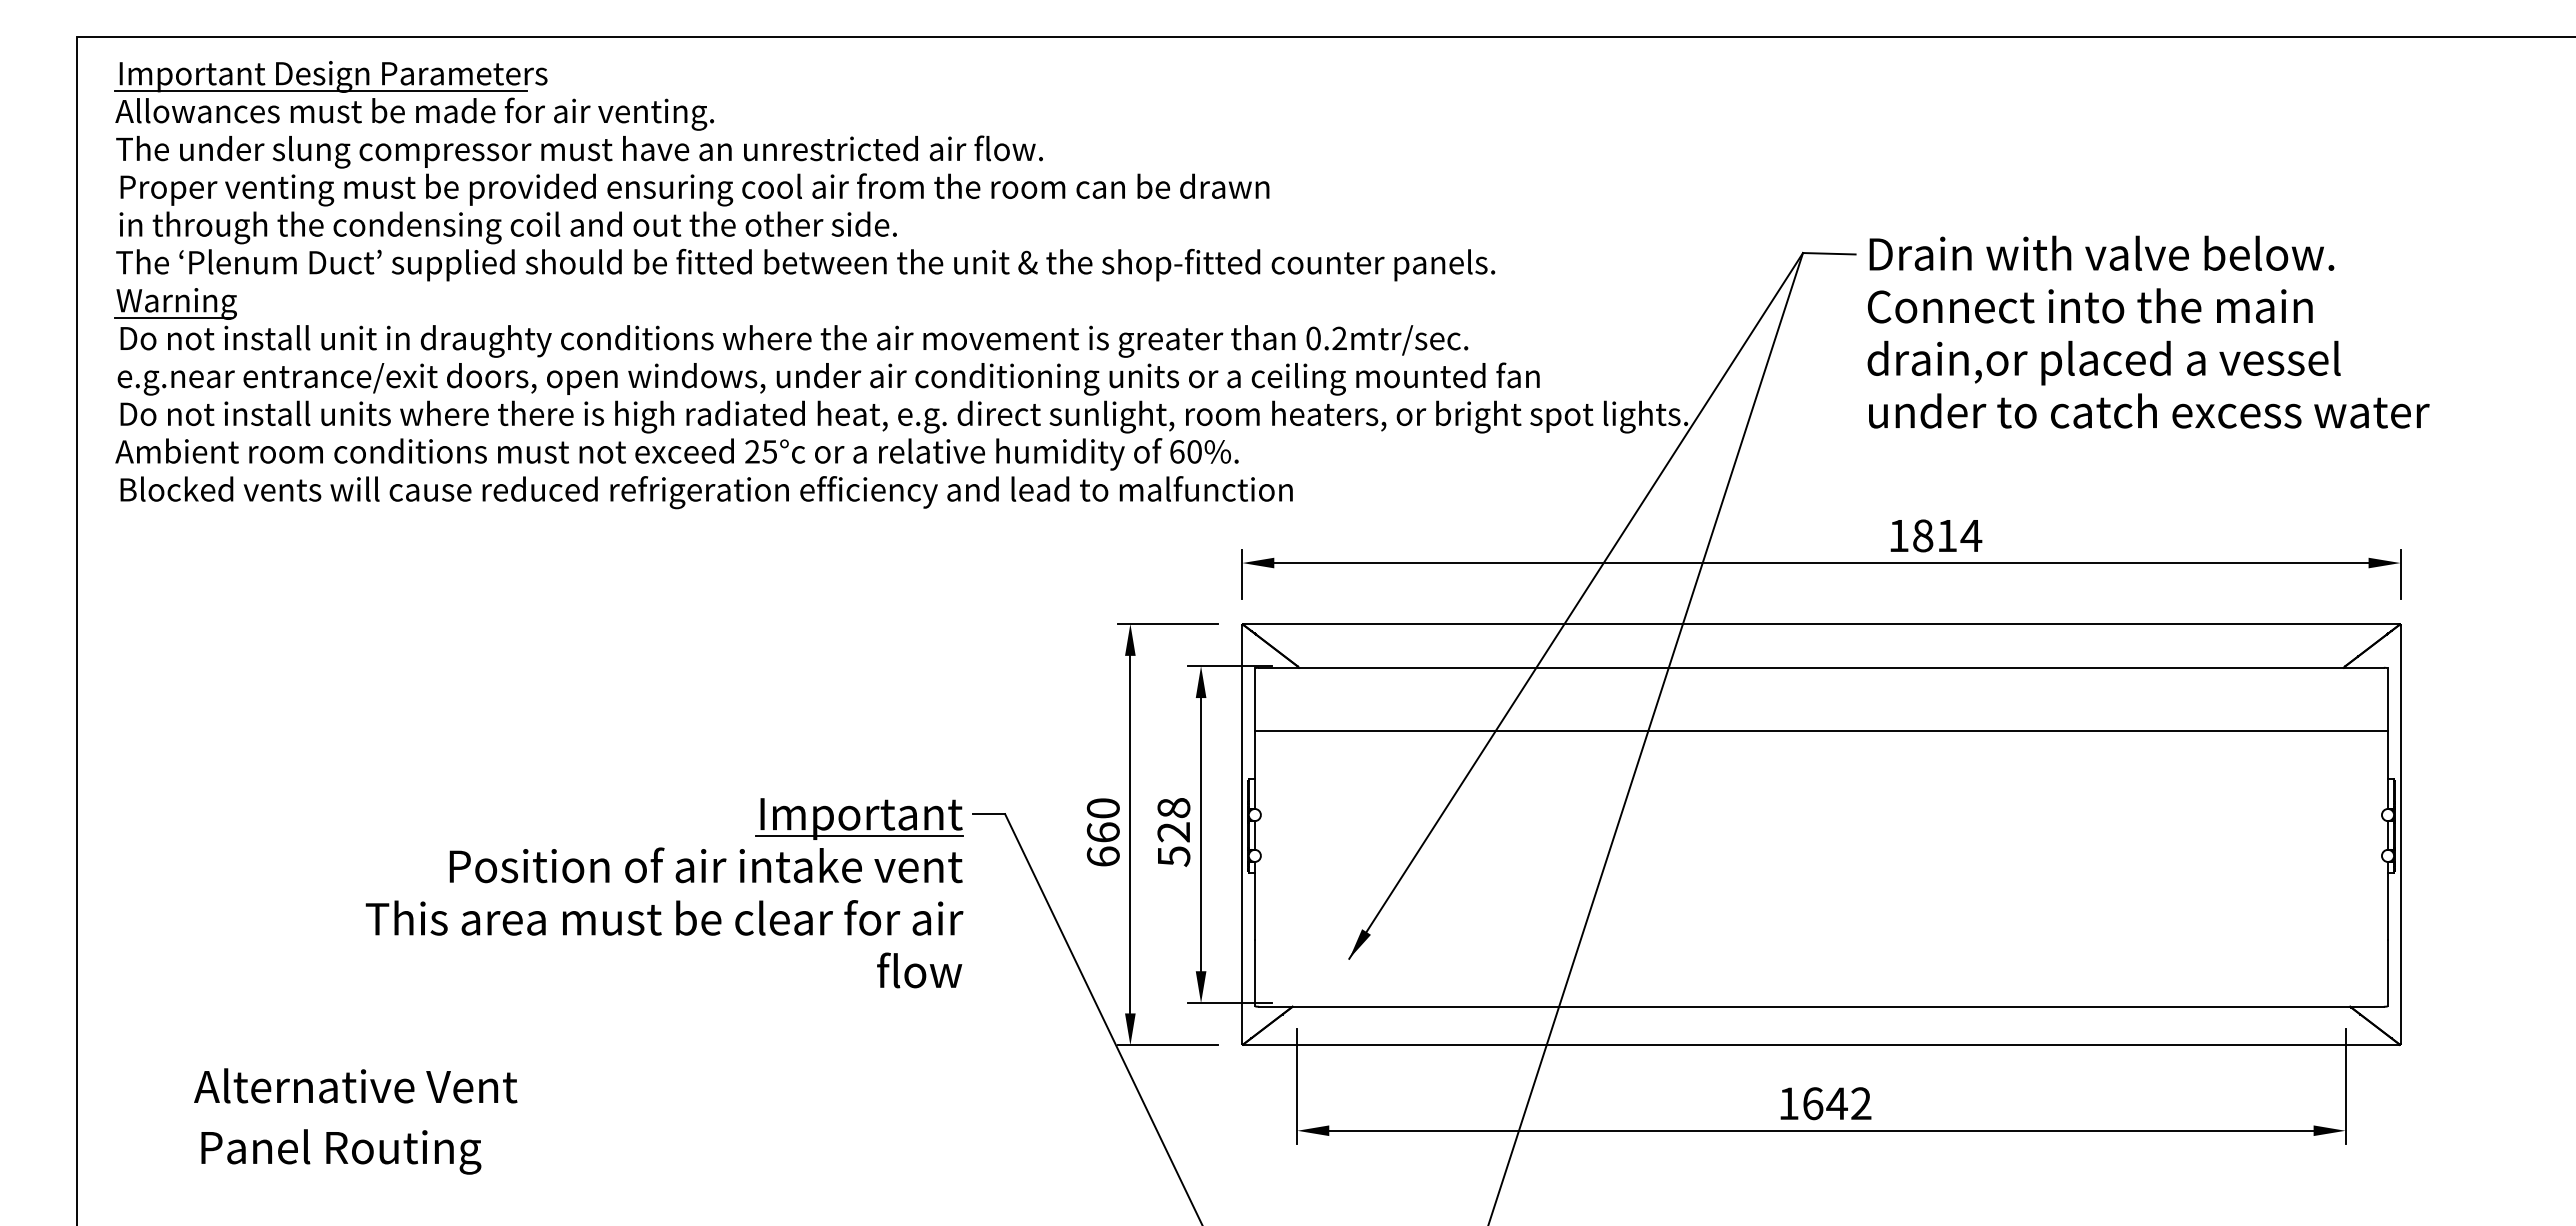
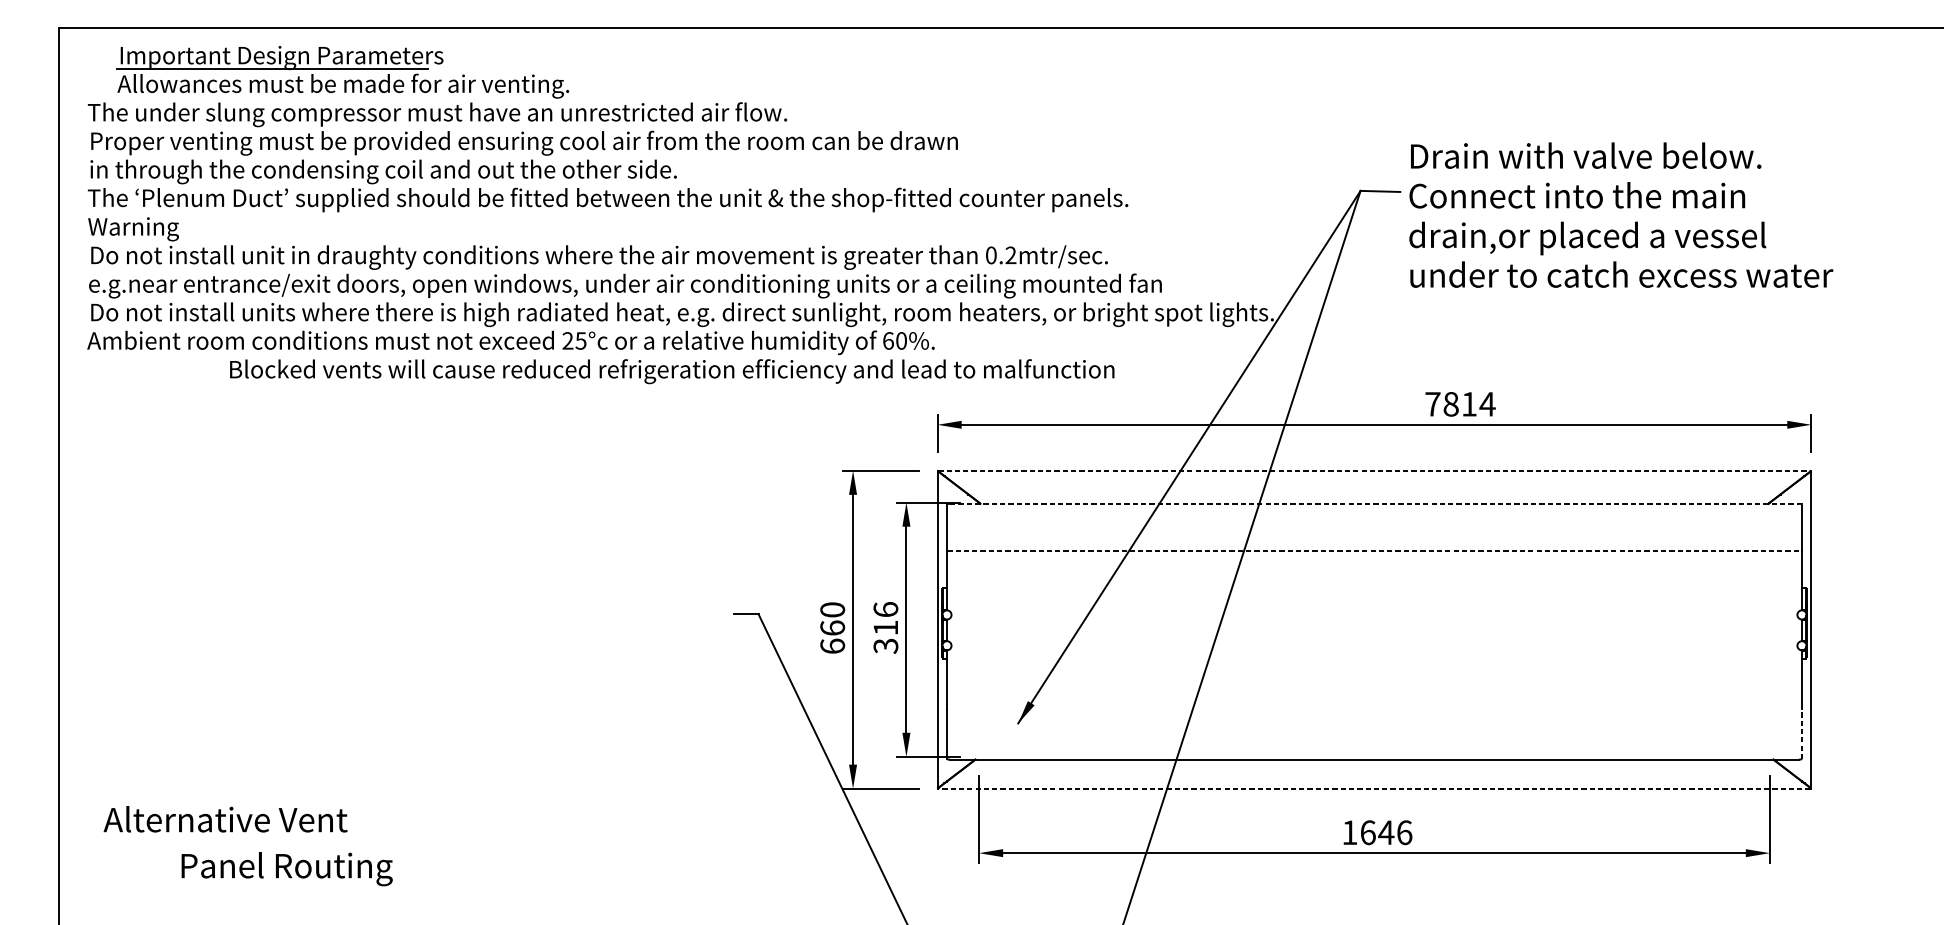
part: (413, 95) -> (342, 72), moved
line: (173, 318) -> (131, 240), removed
text: (2148, 331) -> (1621, 214), moved
text: (706, 492) -> (672, 371), moved
text: (1899, 535) -> (1433, 404), 1814 -> 7814
line: (1821, 623) -> (1374, 470), solid -> dashed
line: (1821, 667) -> (1374, 503), solid -> dashed
line: (1821, 730) -> (1374, 551), solid -> dashed
text: (1173, 831) -> (885, 627), 528 -> 316
part: (657, 882) -> (496, 665), removed
line: (2387, 972) -> (1801, 733), solid -> dashed
line: (1820, 1045) -> (1373, 788), solid -> dashed
text: (355, 1085) -> (225, 819), moved
text: (1861, 1103) -> (1404, 832), 1642 -> 1646
text: (341, 1151) -> (287, 868), moved

